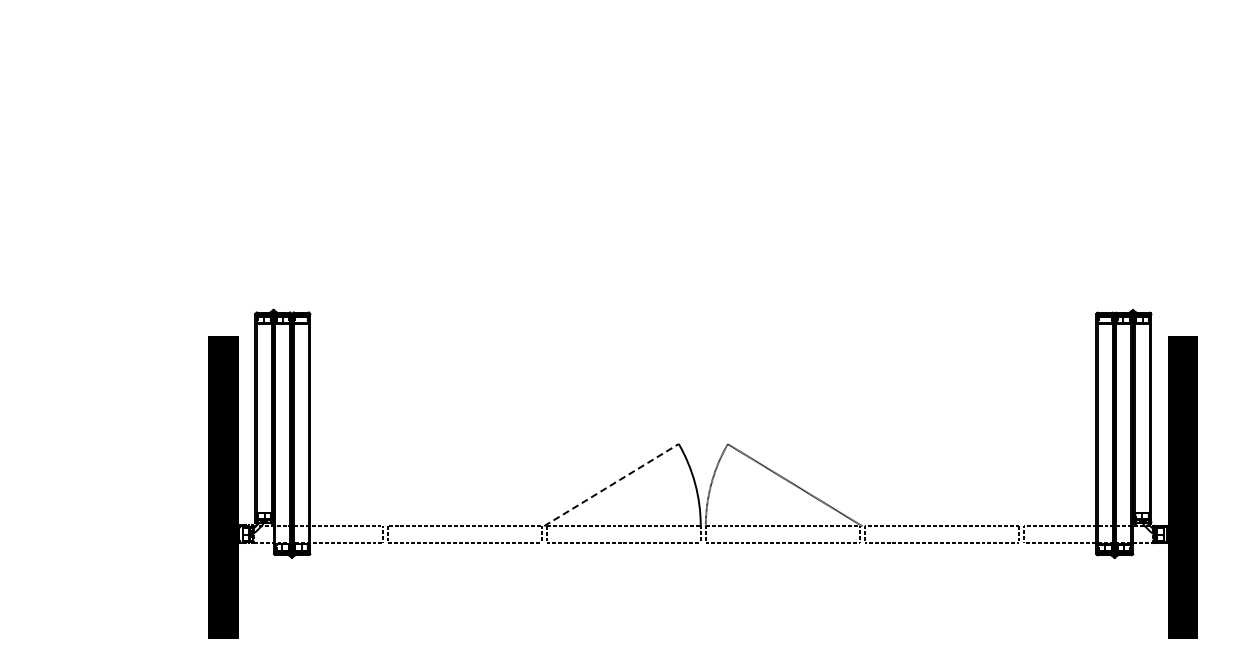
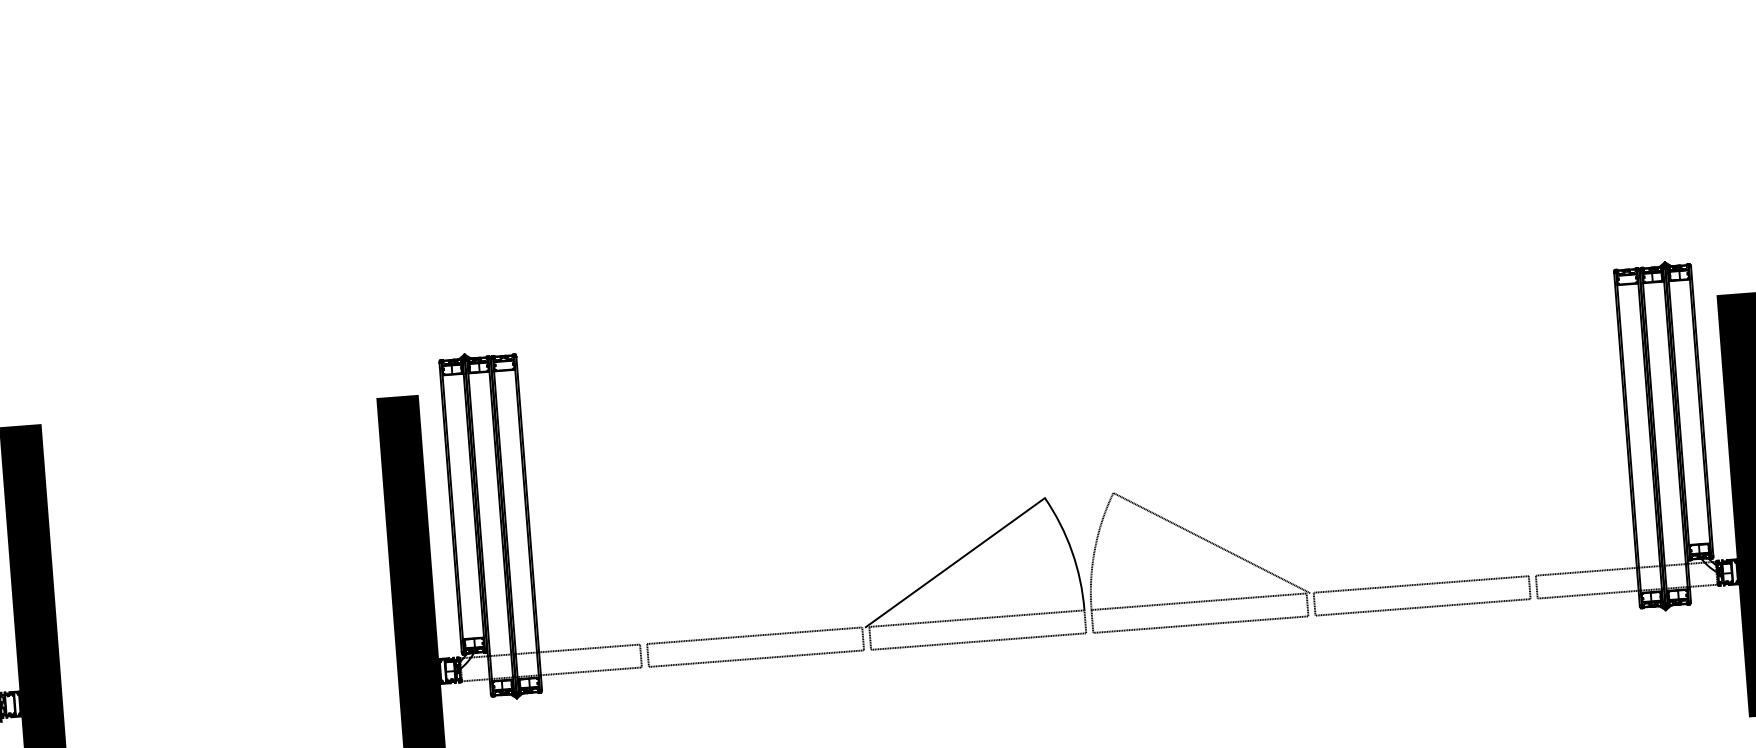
line: (611, 485) -> (955, 563), dashed -> solid

